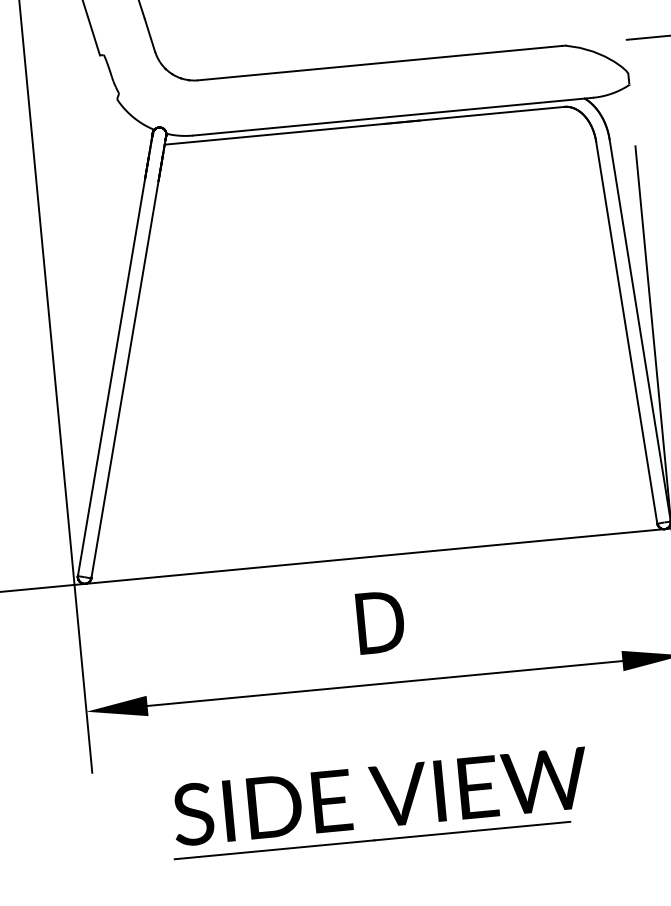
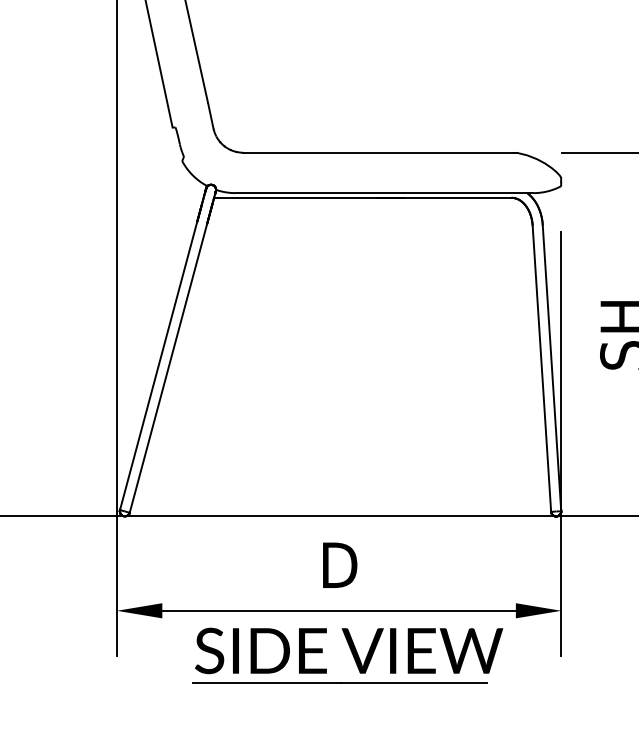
part: (379, 802) -> (347, 655), moved

